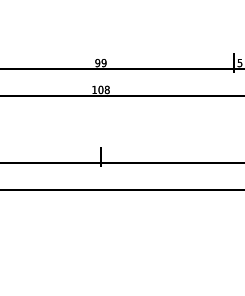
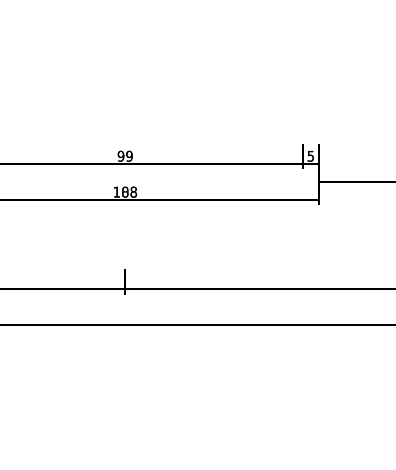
text: (101, 90) -> (125, 192), 108 -> 188

